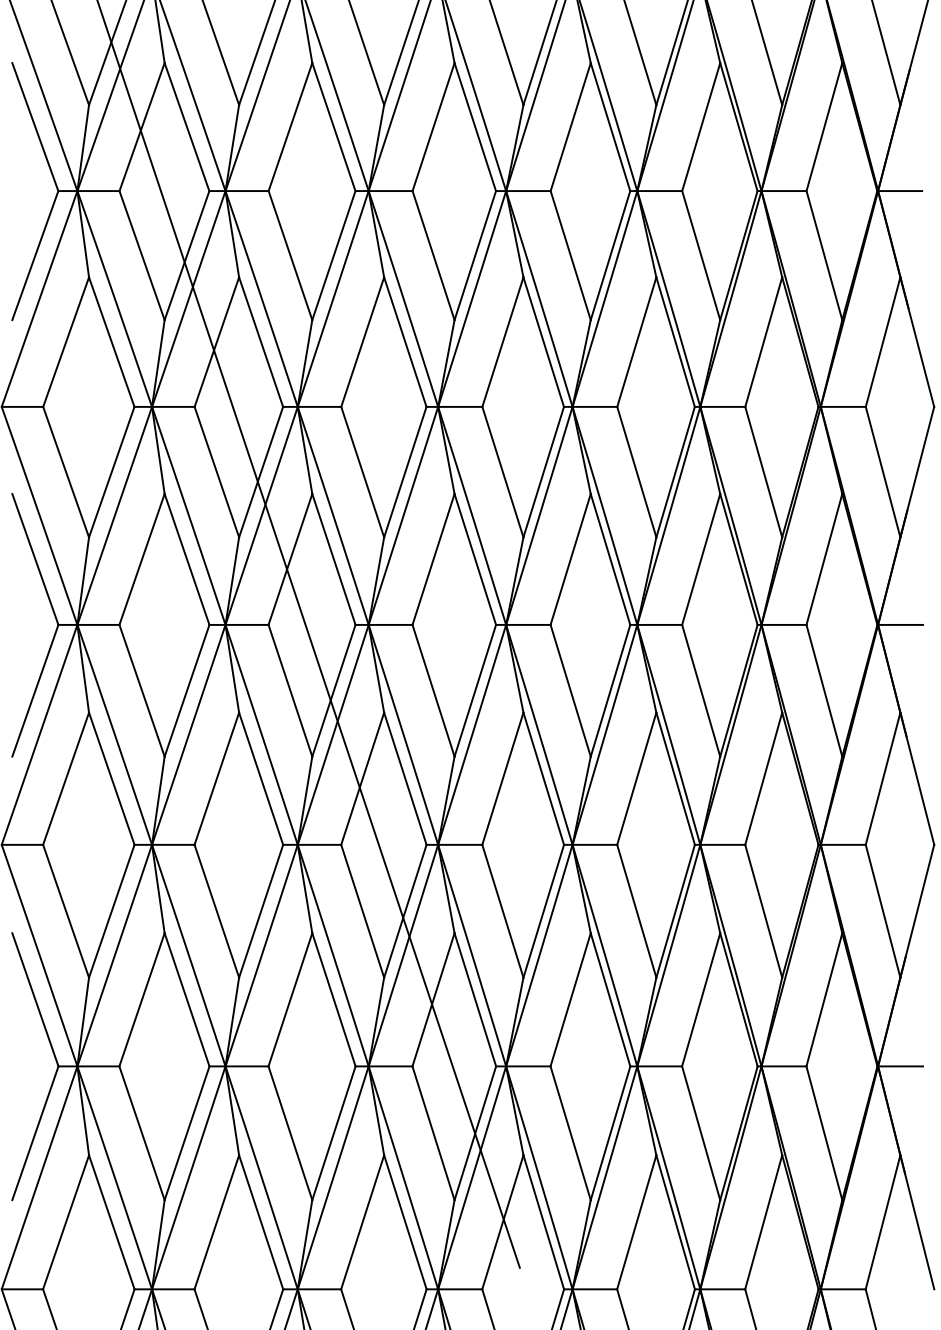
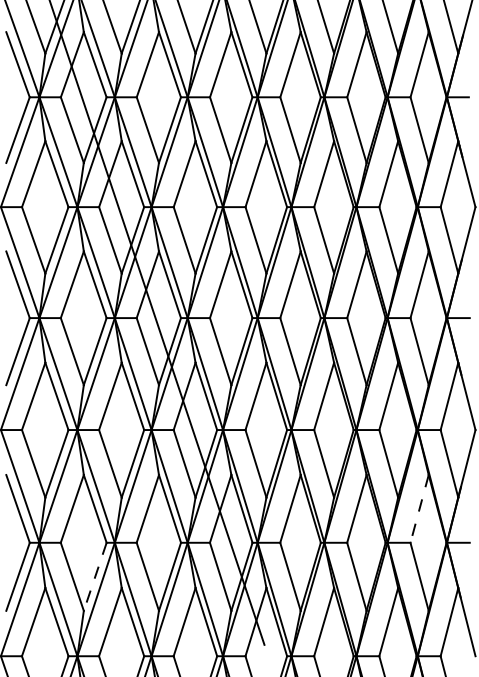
line: (824, 1000) -> (419, 509), solid -> dashed
line: (187, 1132) -> (95, 576), solid -> dashed

